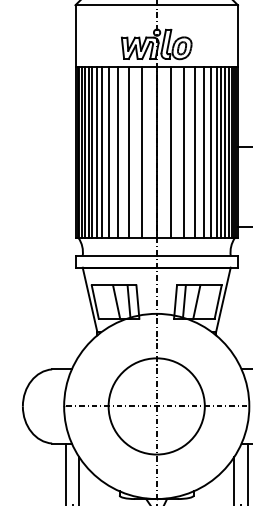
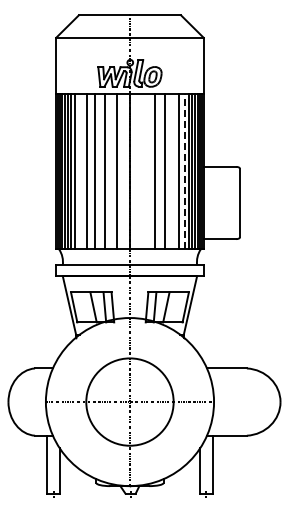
line: (102, 152) -> (80, 171), removed
line: (171, 152) -> (143, 171), removed
line: (204, 152) -> (173, 171), removed
line: (216, 152) -> (184, 171), solid -> dashed

